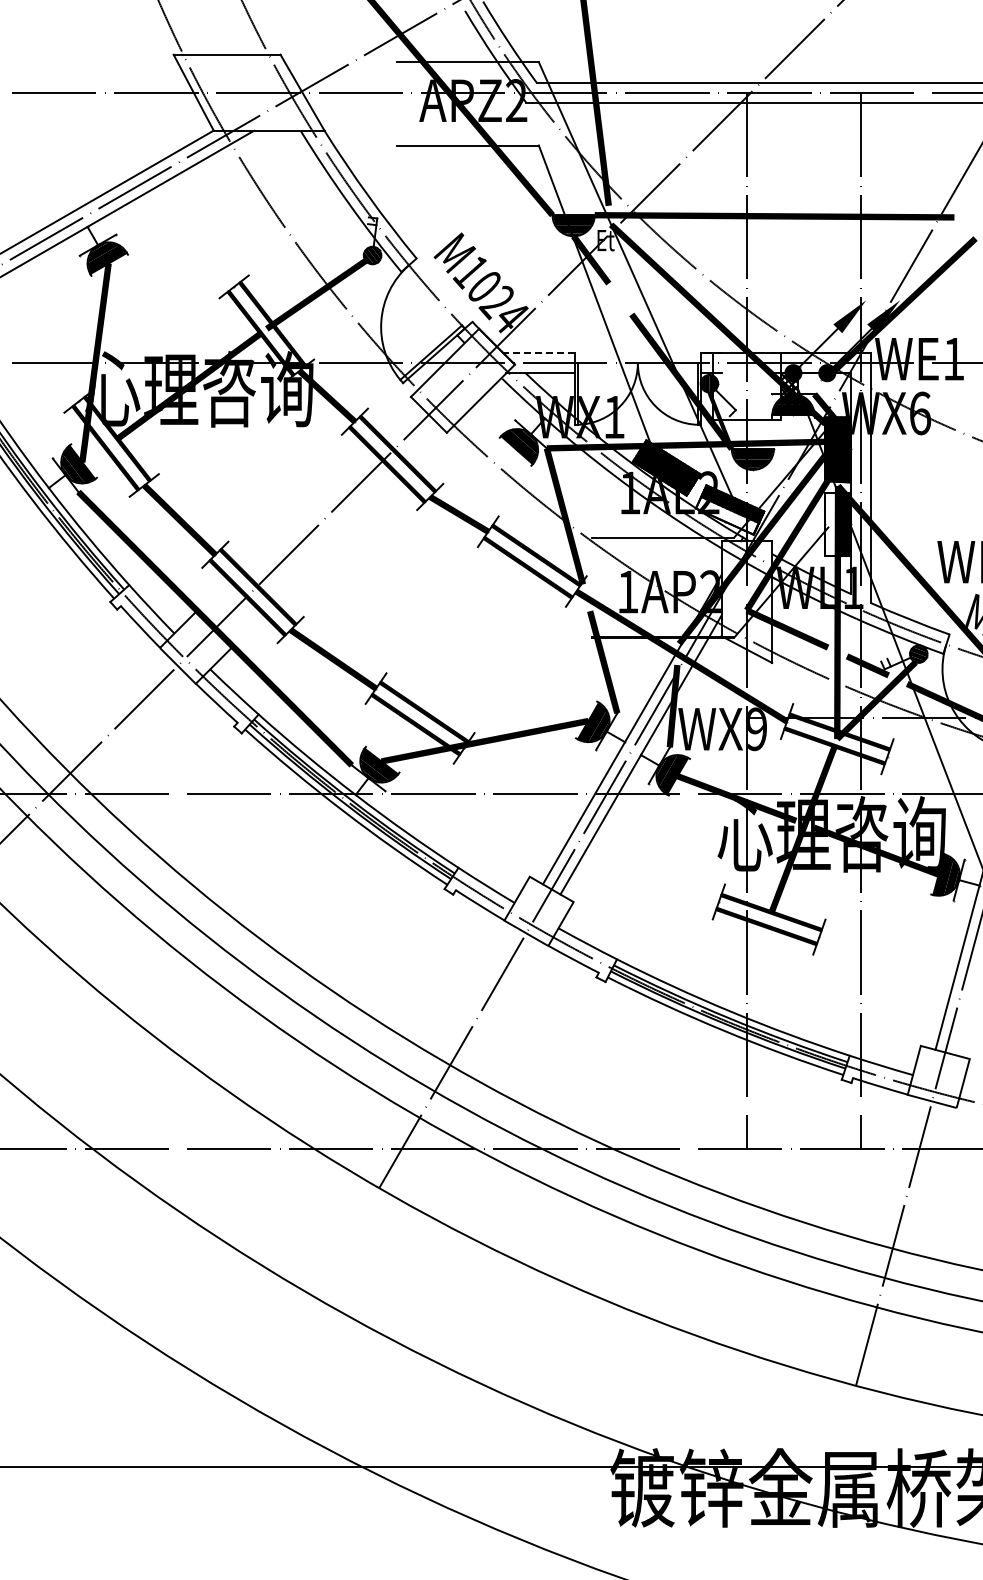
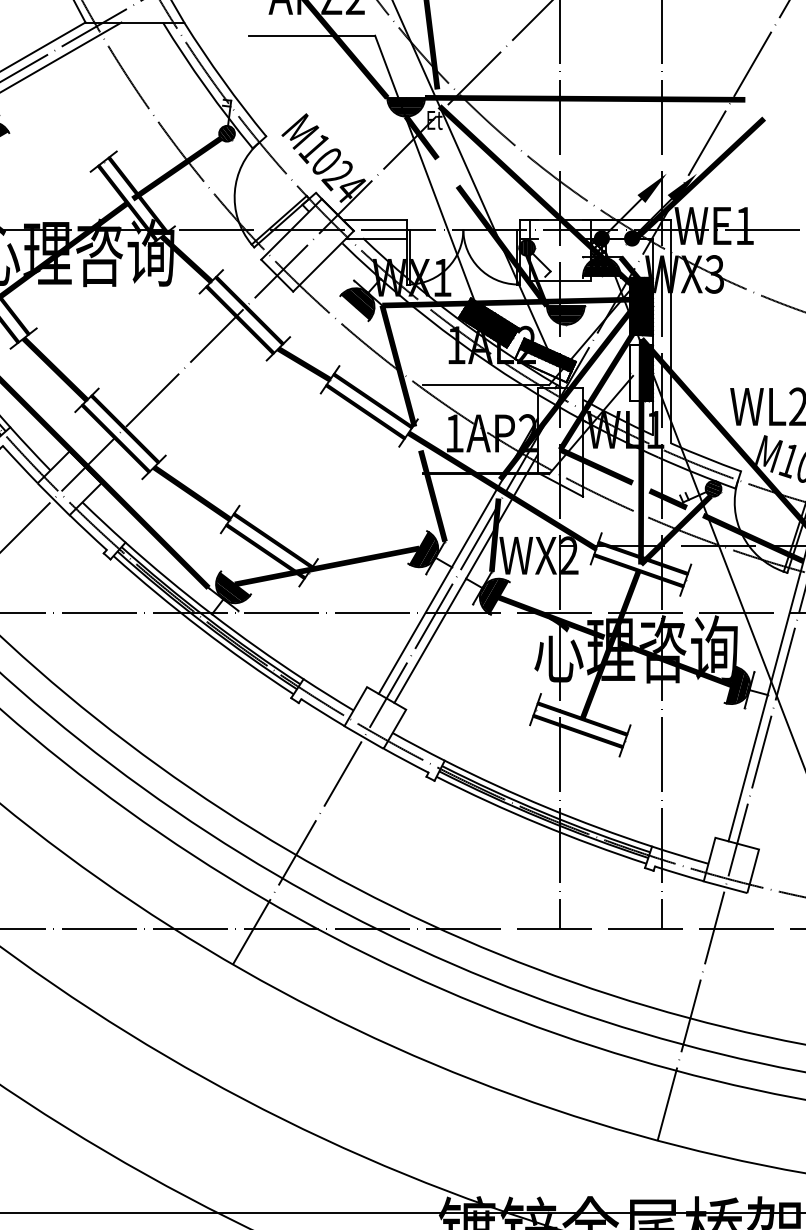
line: (538, 352) -> (374, 220), dashed -> solid
text: (920, 413) -> (715, 274), WX6 -> WX3
text: (757, 729) -> (569, 555), WX9 -> WX2

